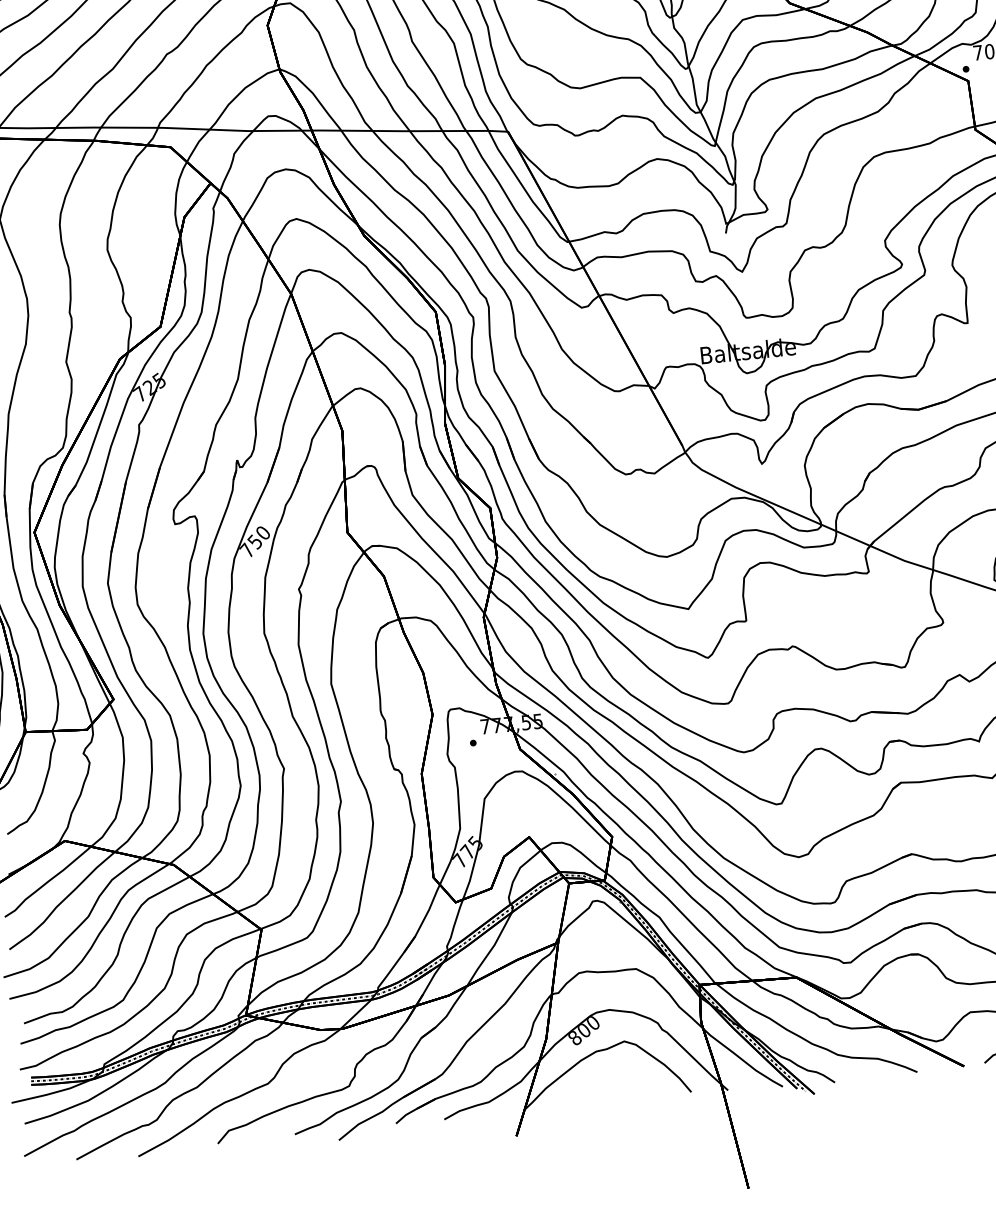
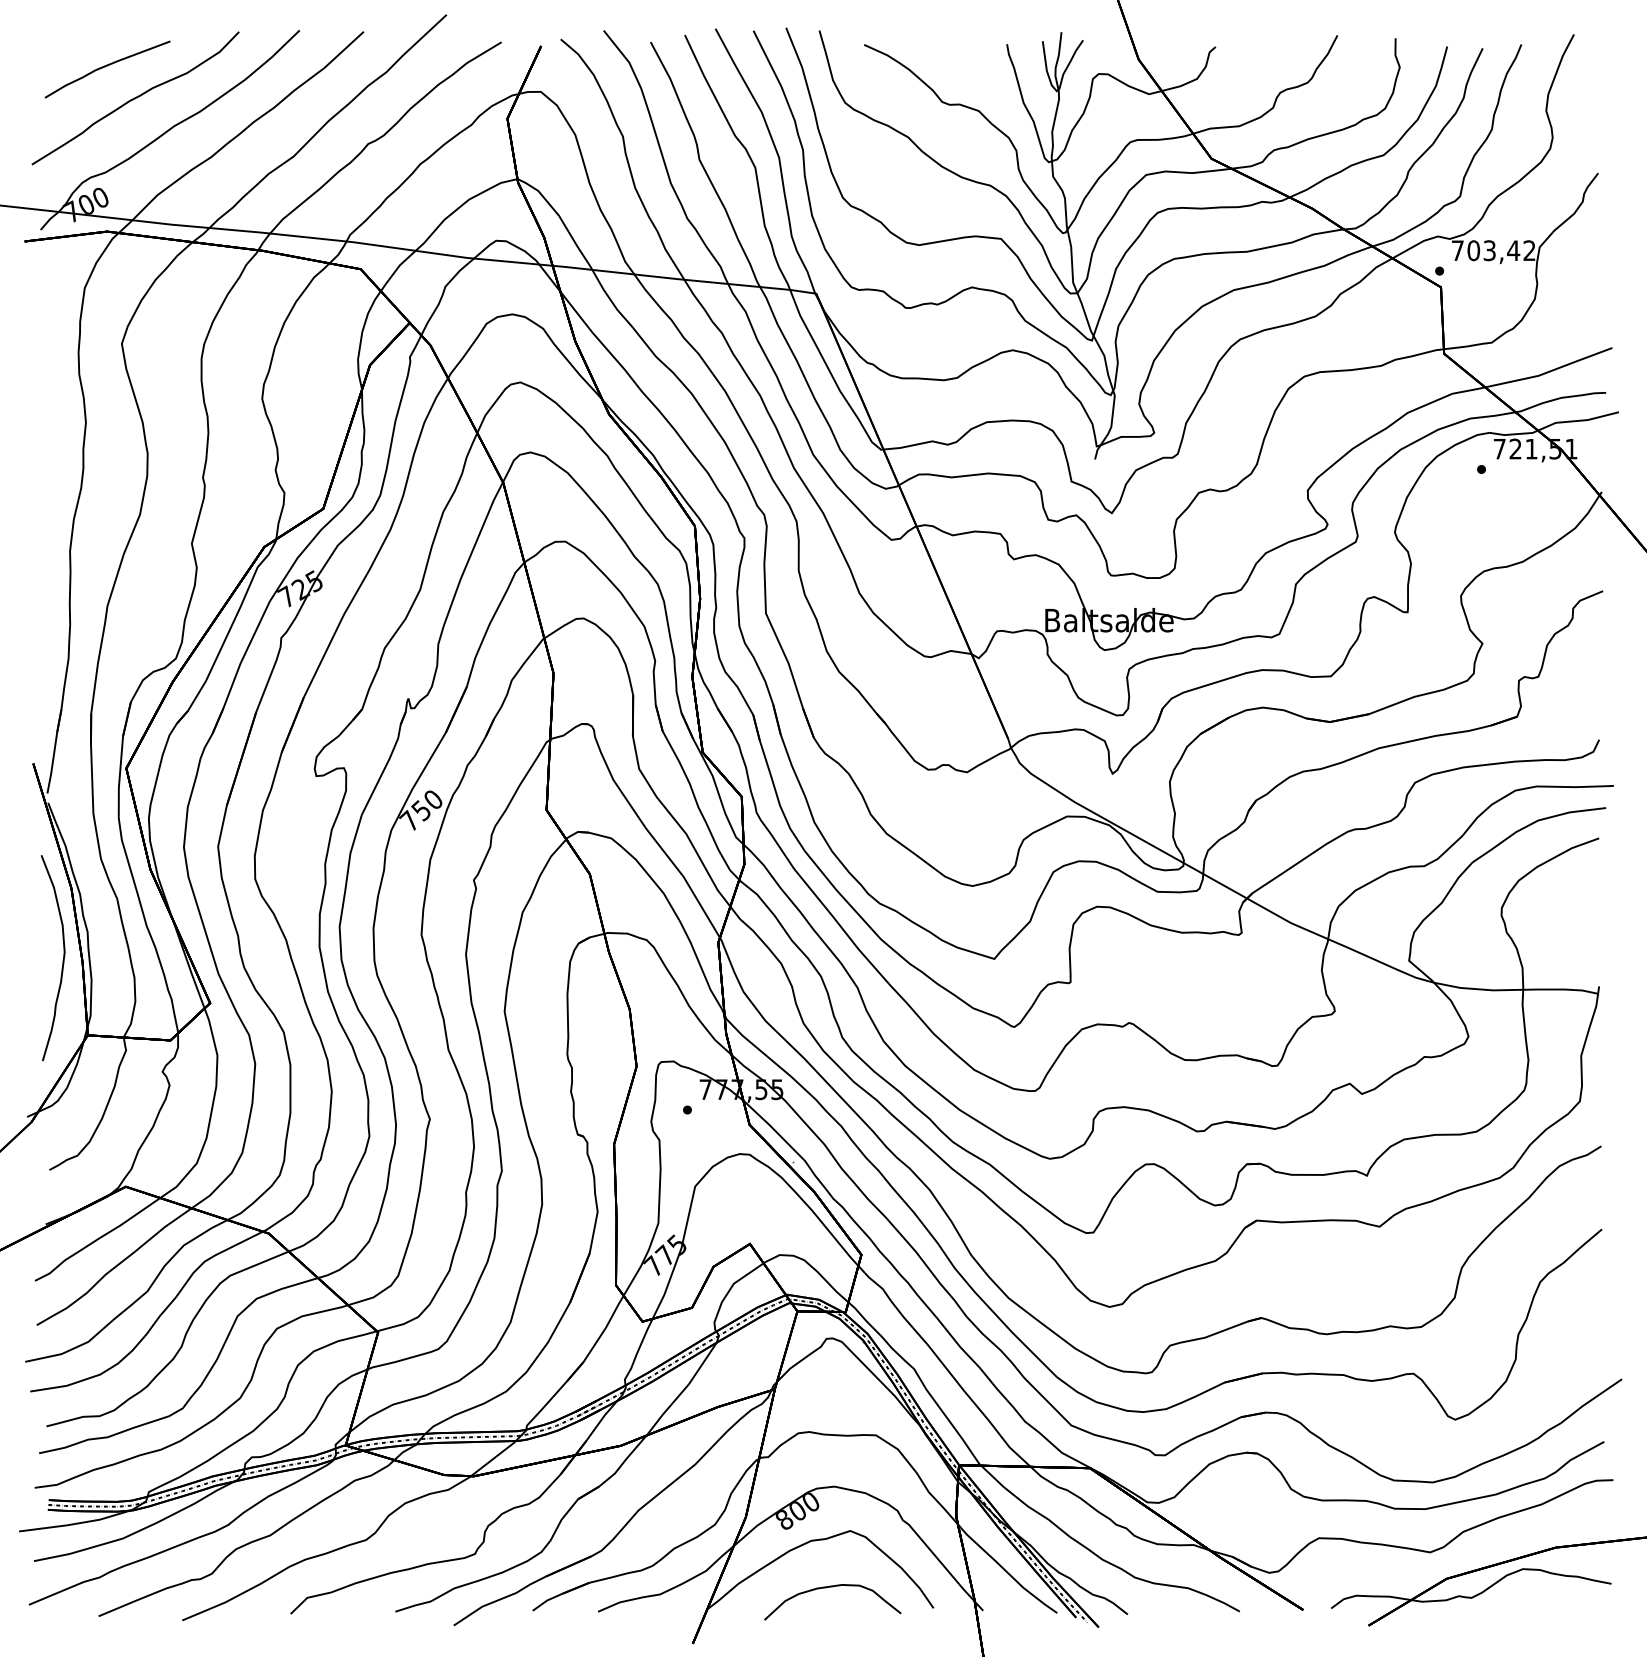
curve: (615, 1084) -> (832, 1587), added

